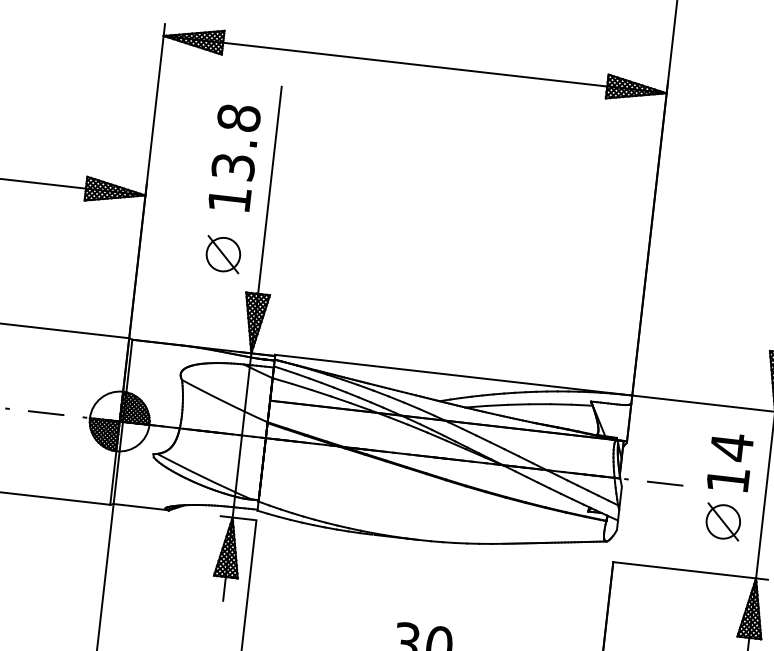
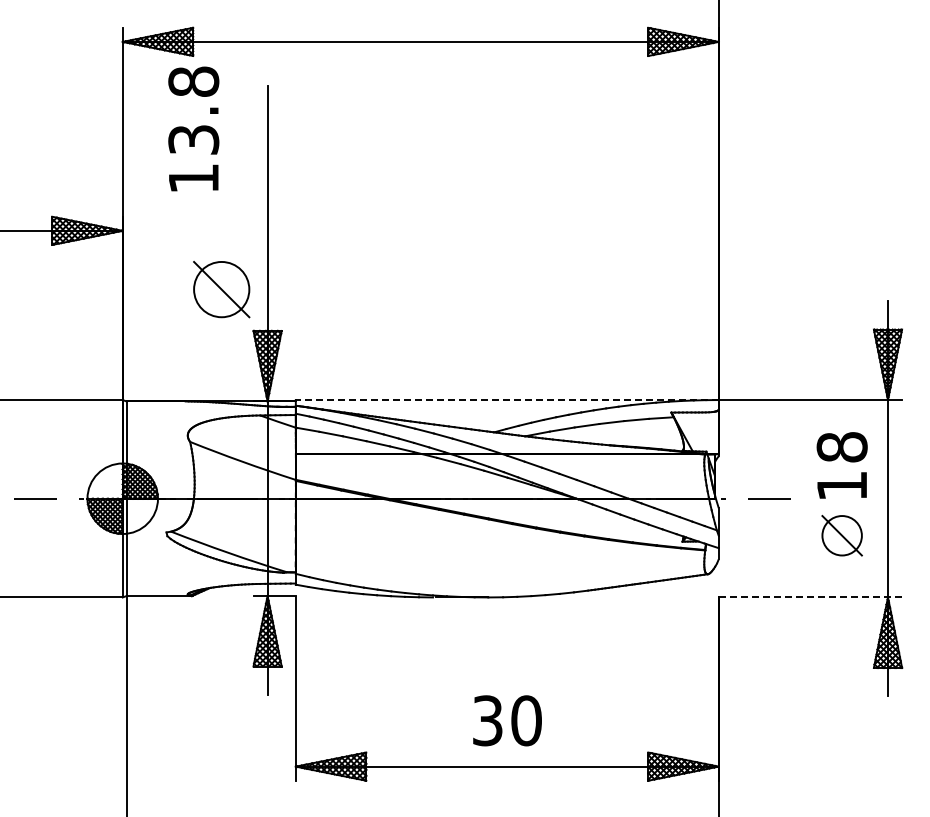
text: (234, 157) -> (193, 128), moved
part: (223, 254) -> (221, 289), size x1.4
line: (453, 375) -> (506, 400), solid -> dashed
text: (731, 447) -> (841, 447), 14 -> 18
line: (690, 570) -> (810, 597), solid -> dashed

